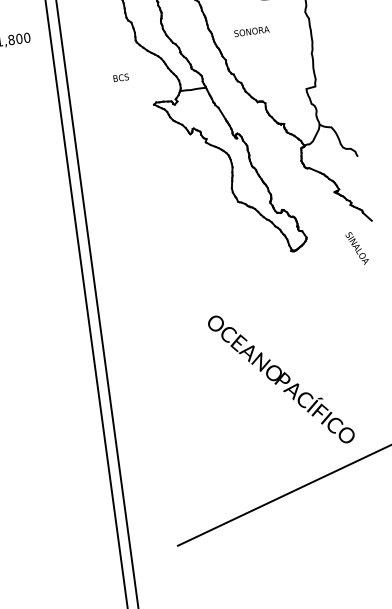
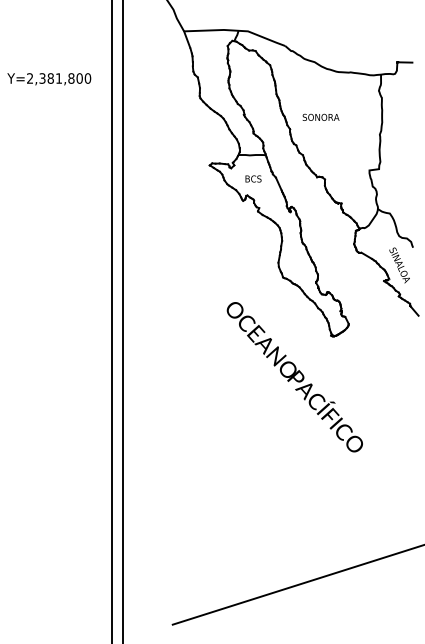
text: (251, 30) -> (320, 116), moved
text: (121, 77) -> (253, 178), moved
text: (357, 248) -> (399, 265), moved
text: (280, 379) -> (294, 377), moved

